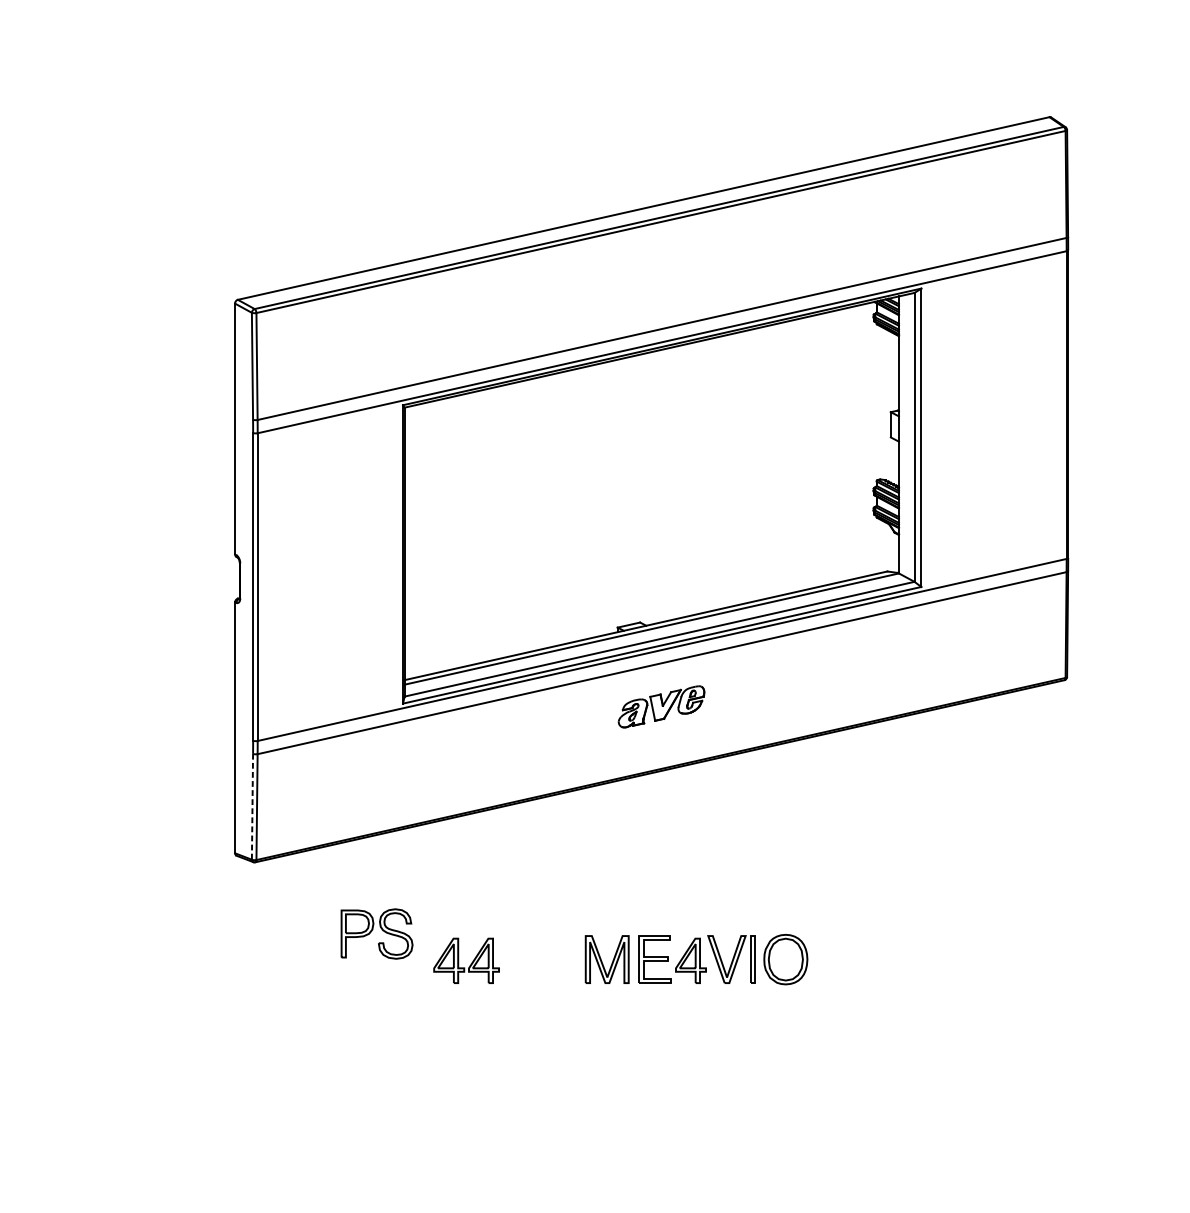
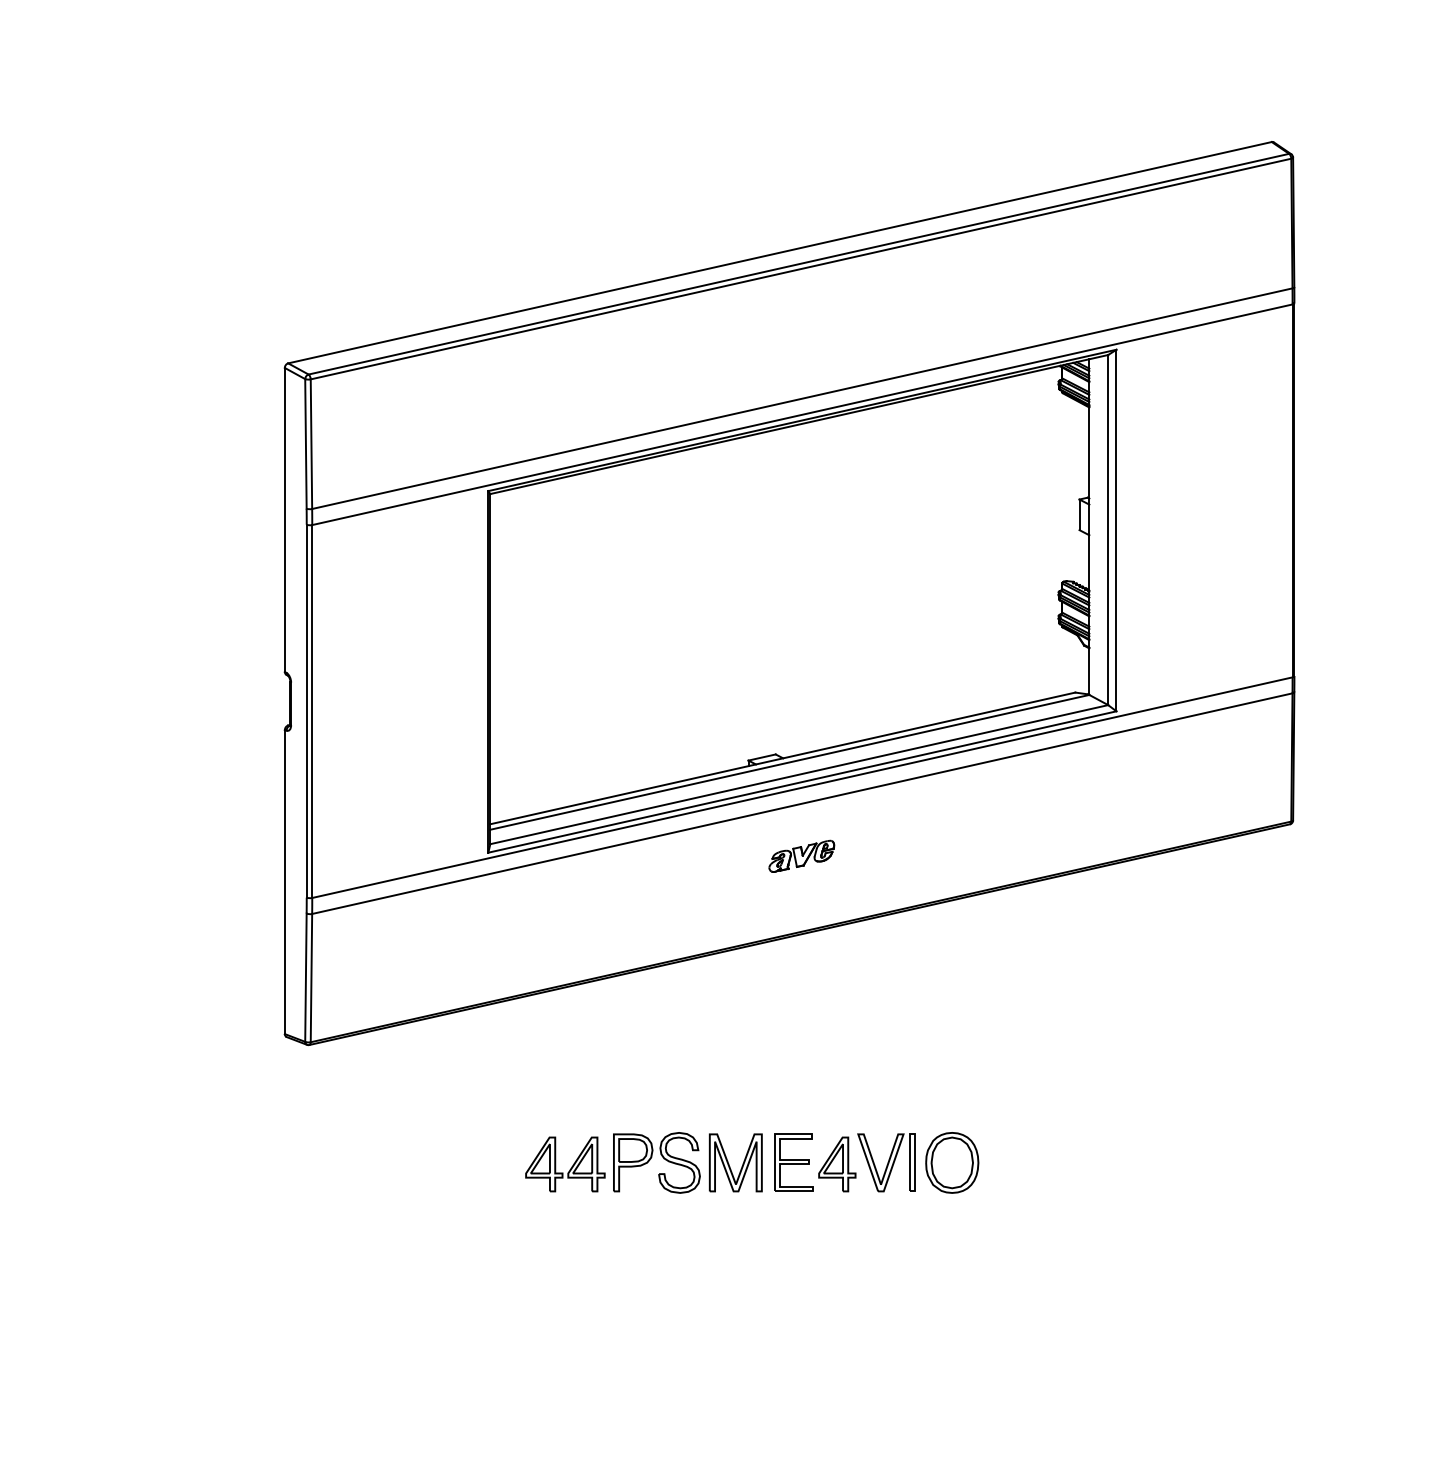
part: (661, 705) -> (801, 855), size x0.62
line: (252, 807) -> (305, 978), dashed -> solid
part: (371, 932) -> (650, 1160), moved

